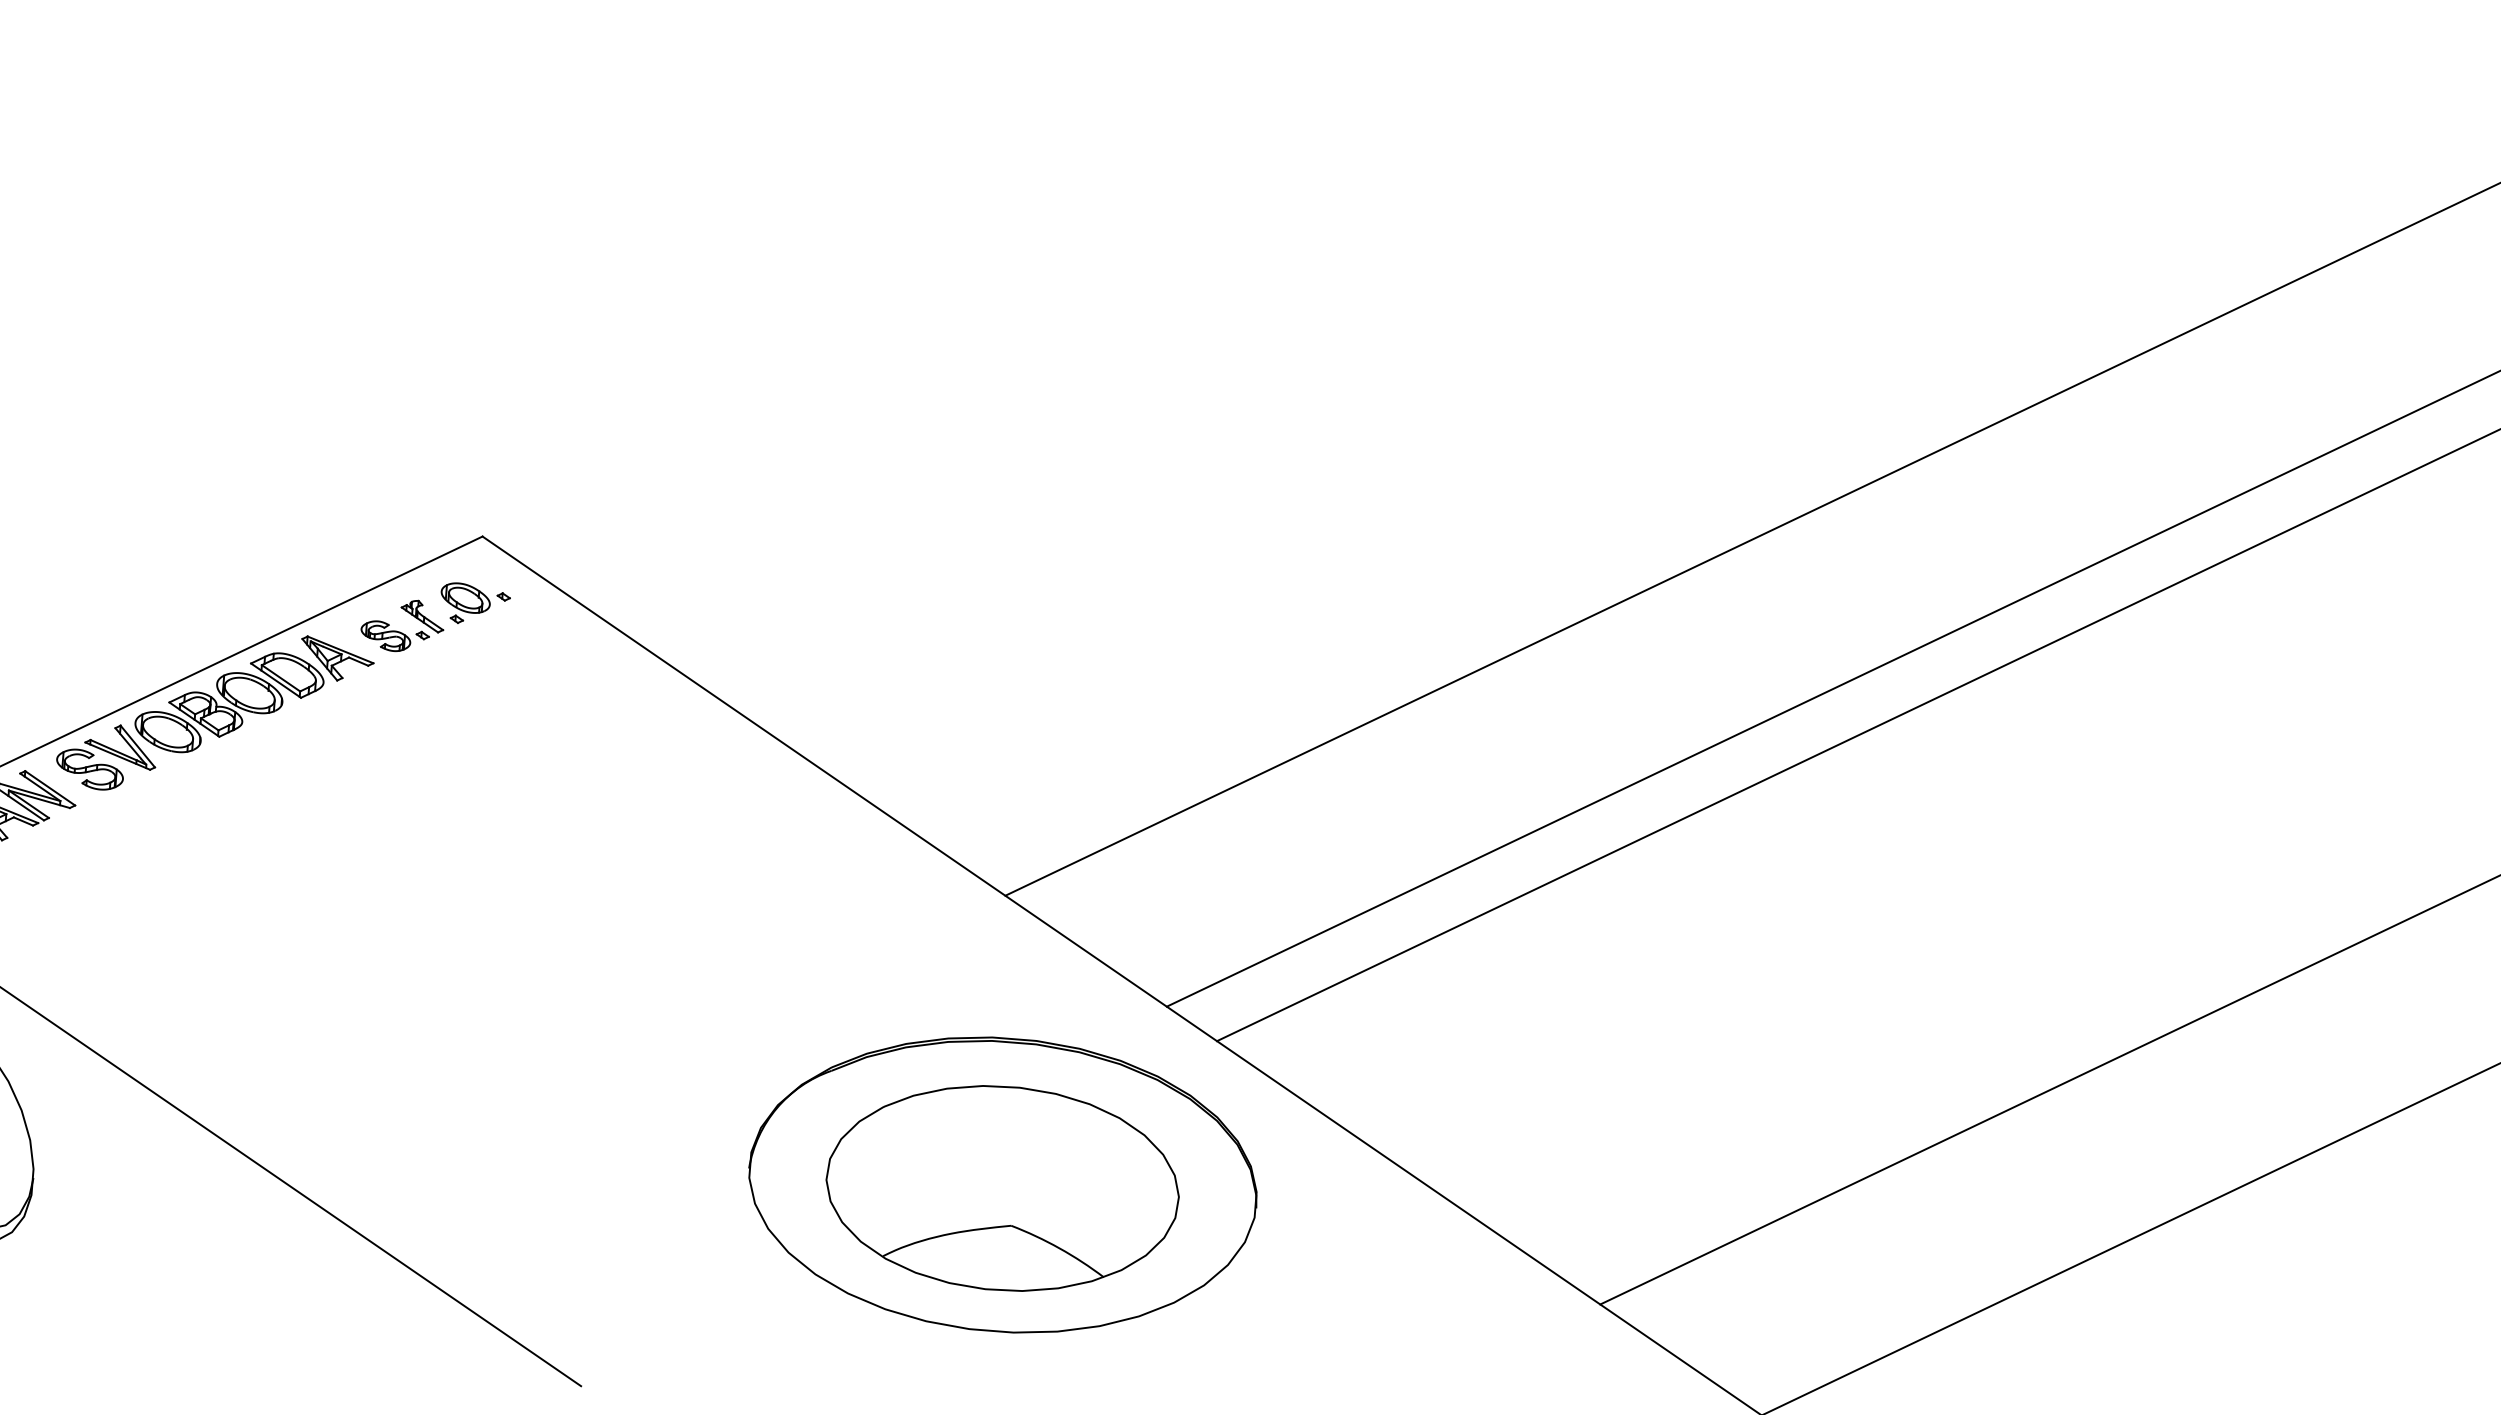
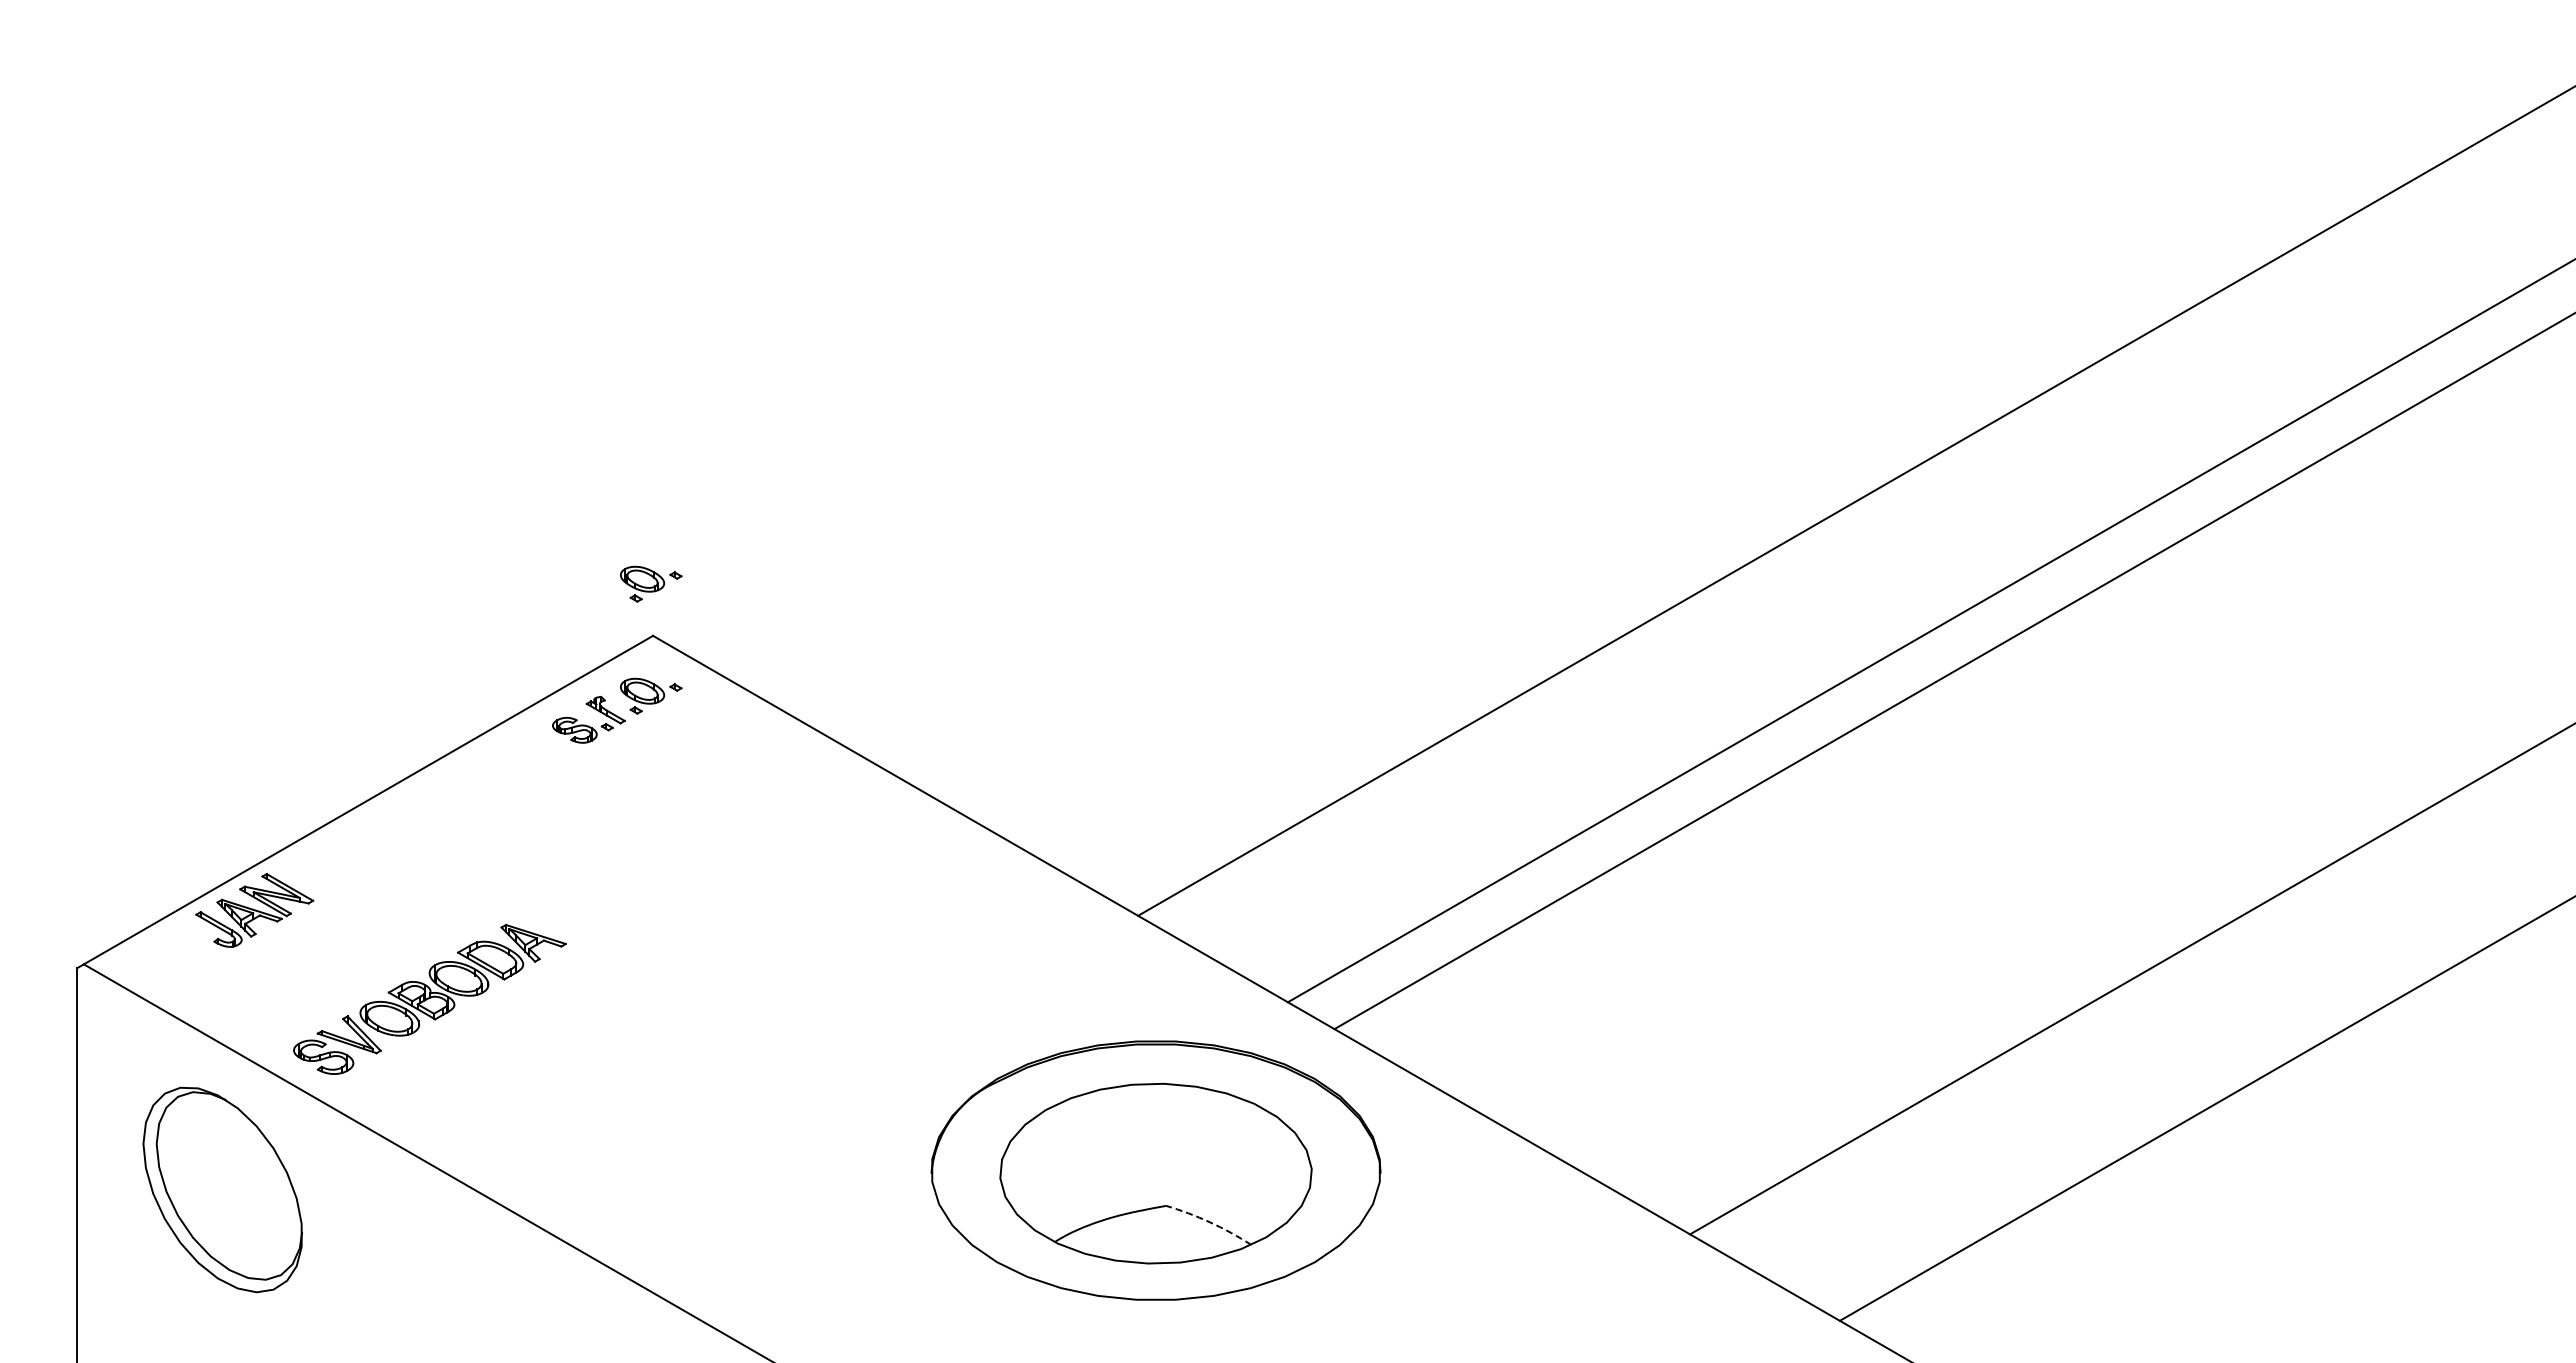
part: (485, 477) -> (651, 583), added
part: (214, 713) -> (429, 999), moved
arc: (1059, 1248) -> (1210, 1222), solid -> dashed

